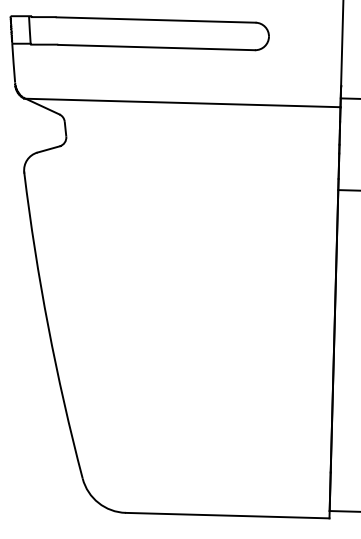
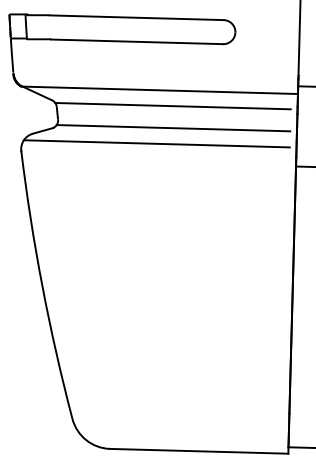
line: (197, 120) -> (172, 105), added
line: (197, 145) -> (172, 127), added
line: (179, 164) -> (157, 144), added

